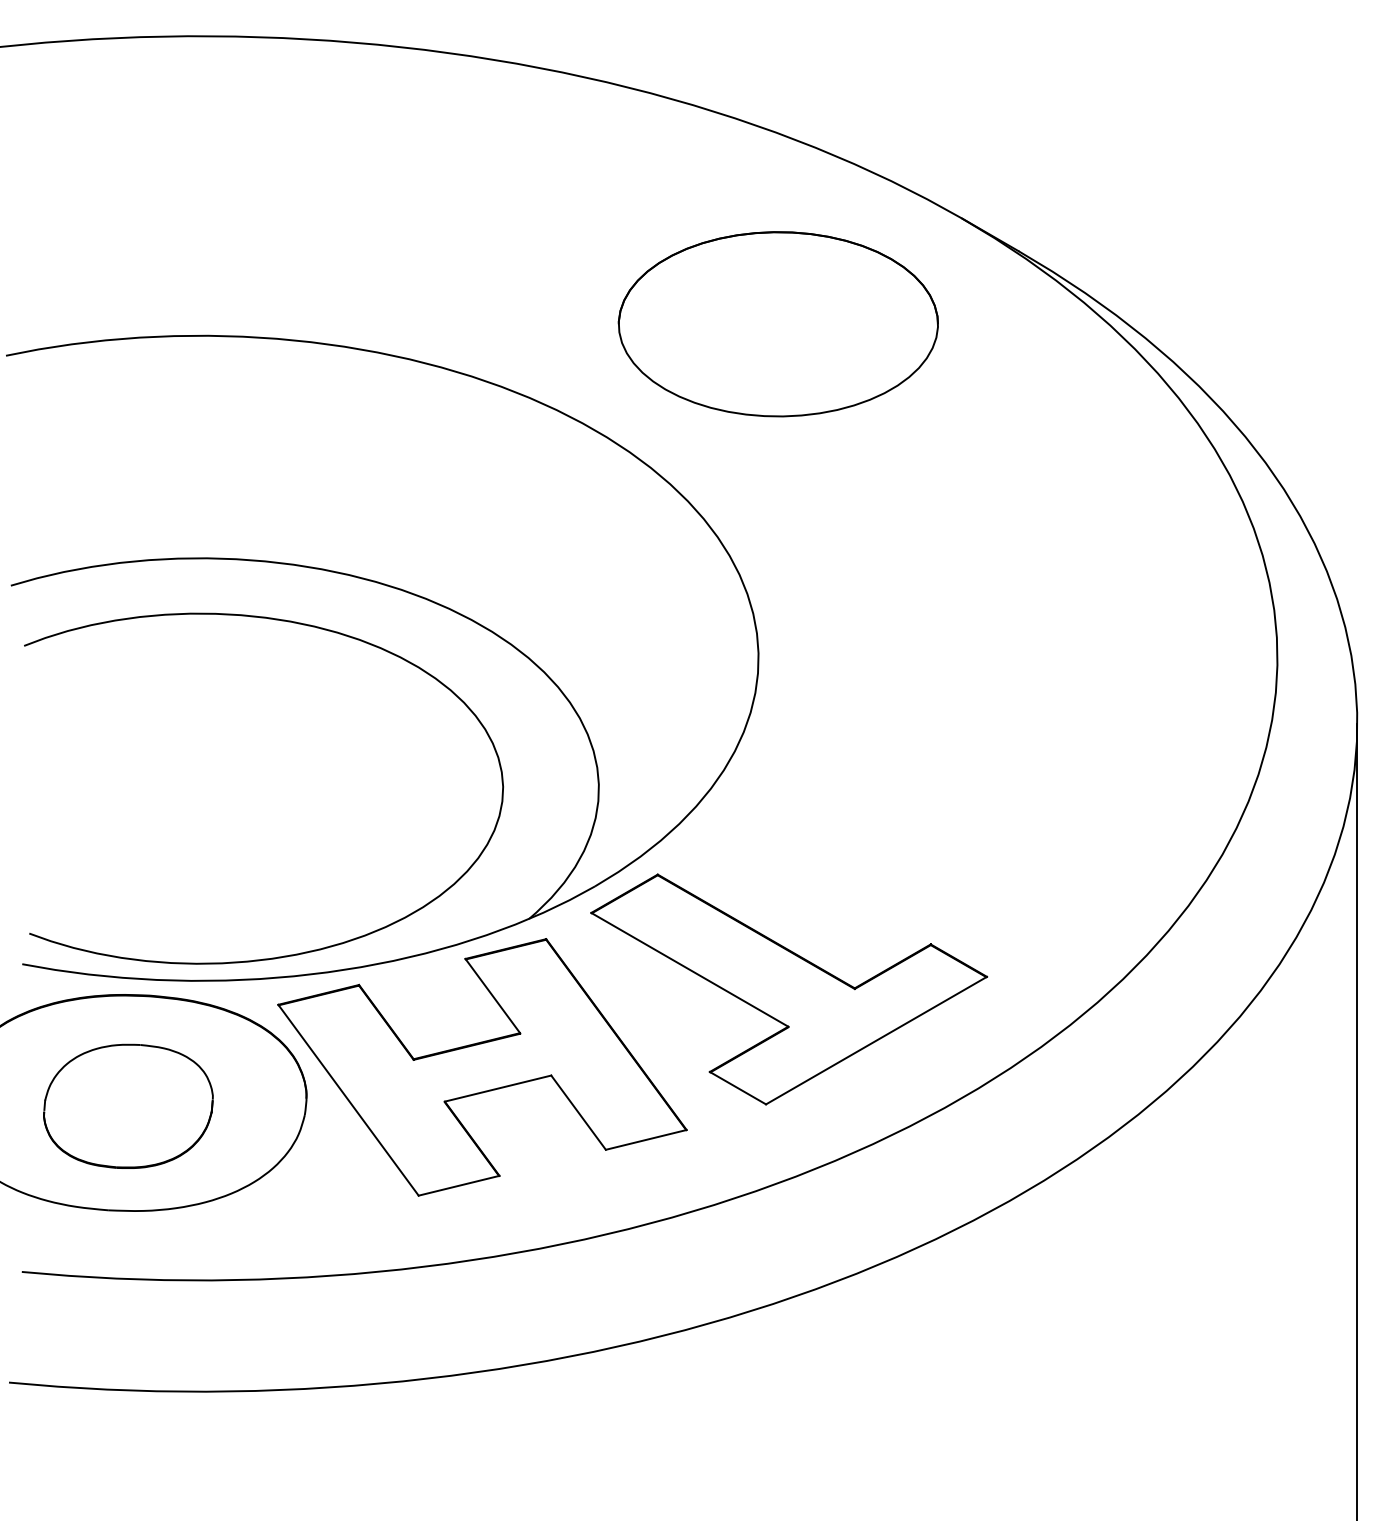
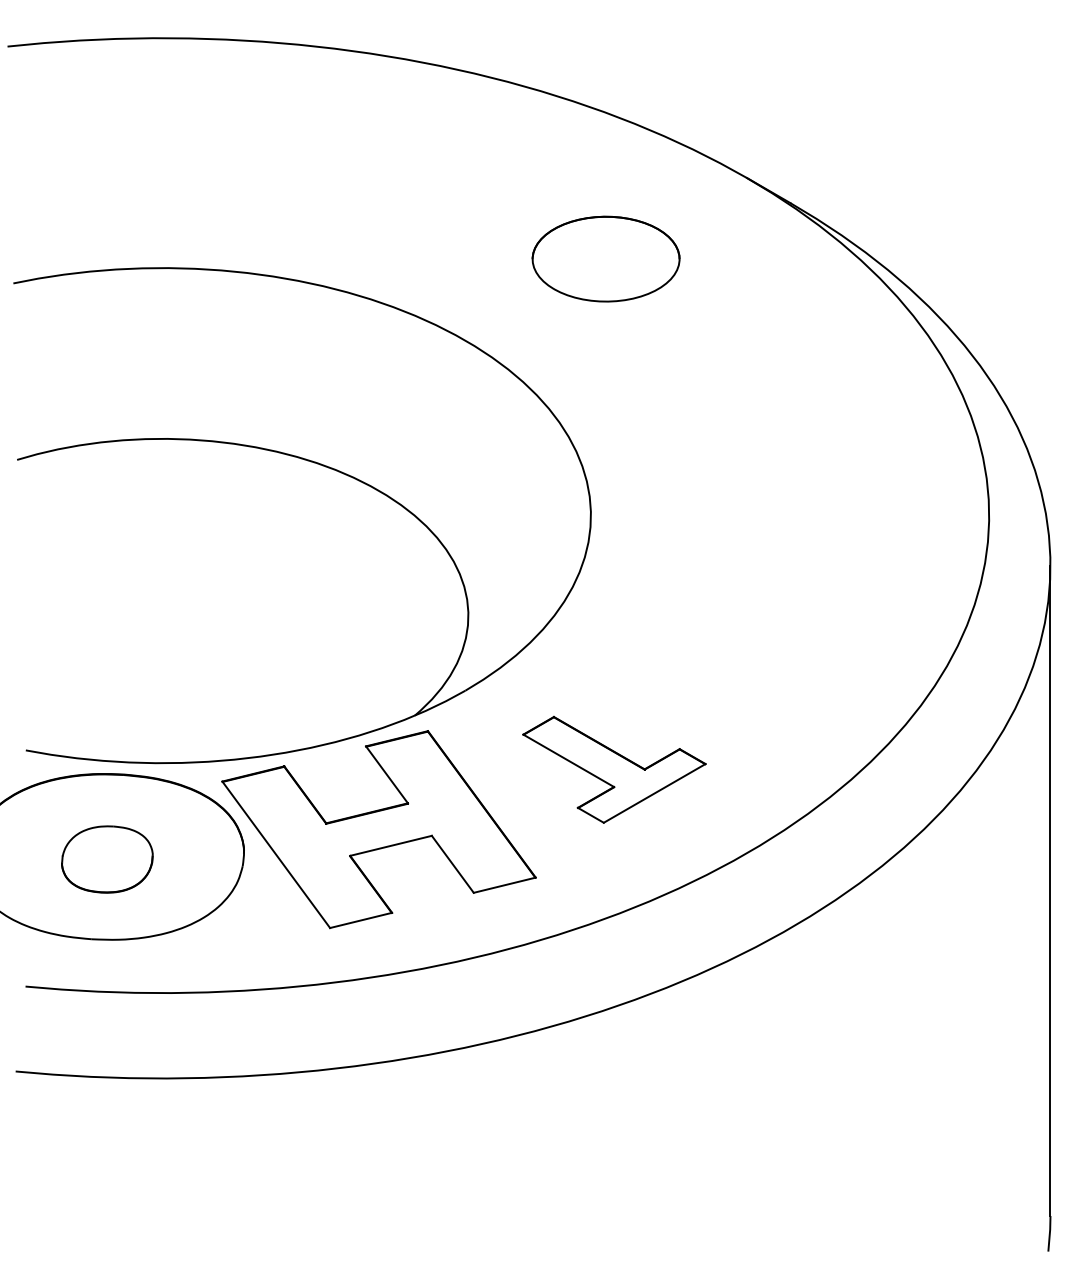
part: (777, 323) -> (605, 258), size x0.6
curve: (295, 624) -> (235, 489), removed
part: (789, 989) -> (614, 769), size x0.6
part: (128, 1106) -> (107, 859), size x0.7

